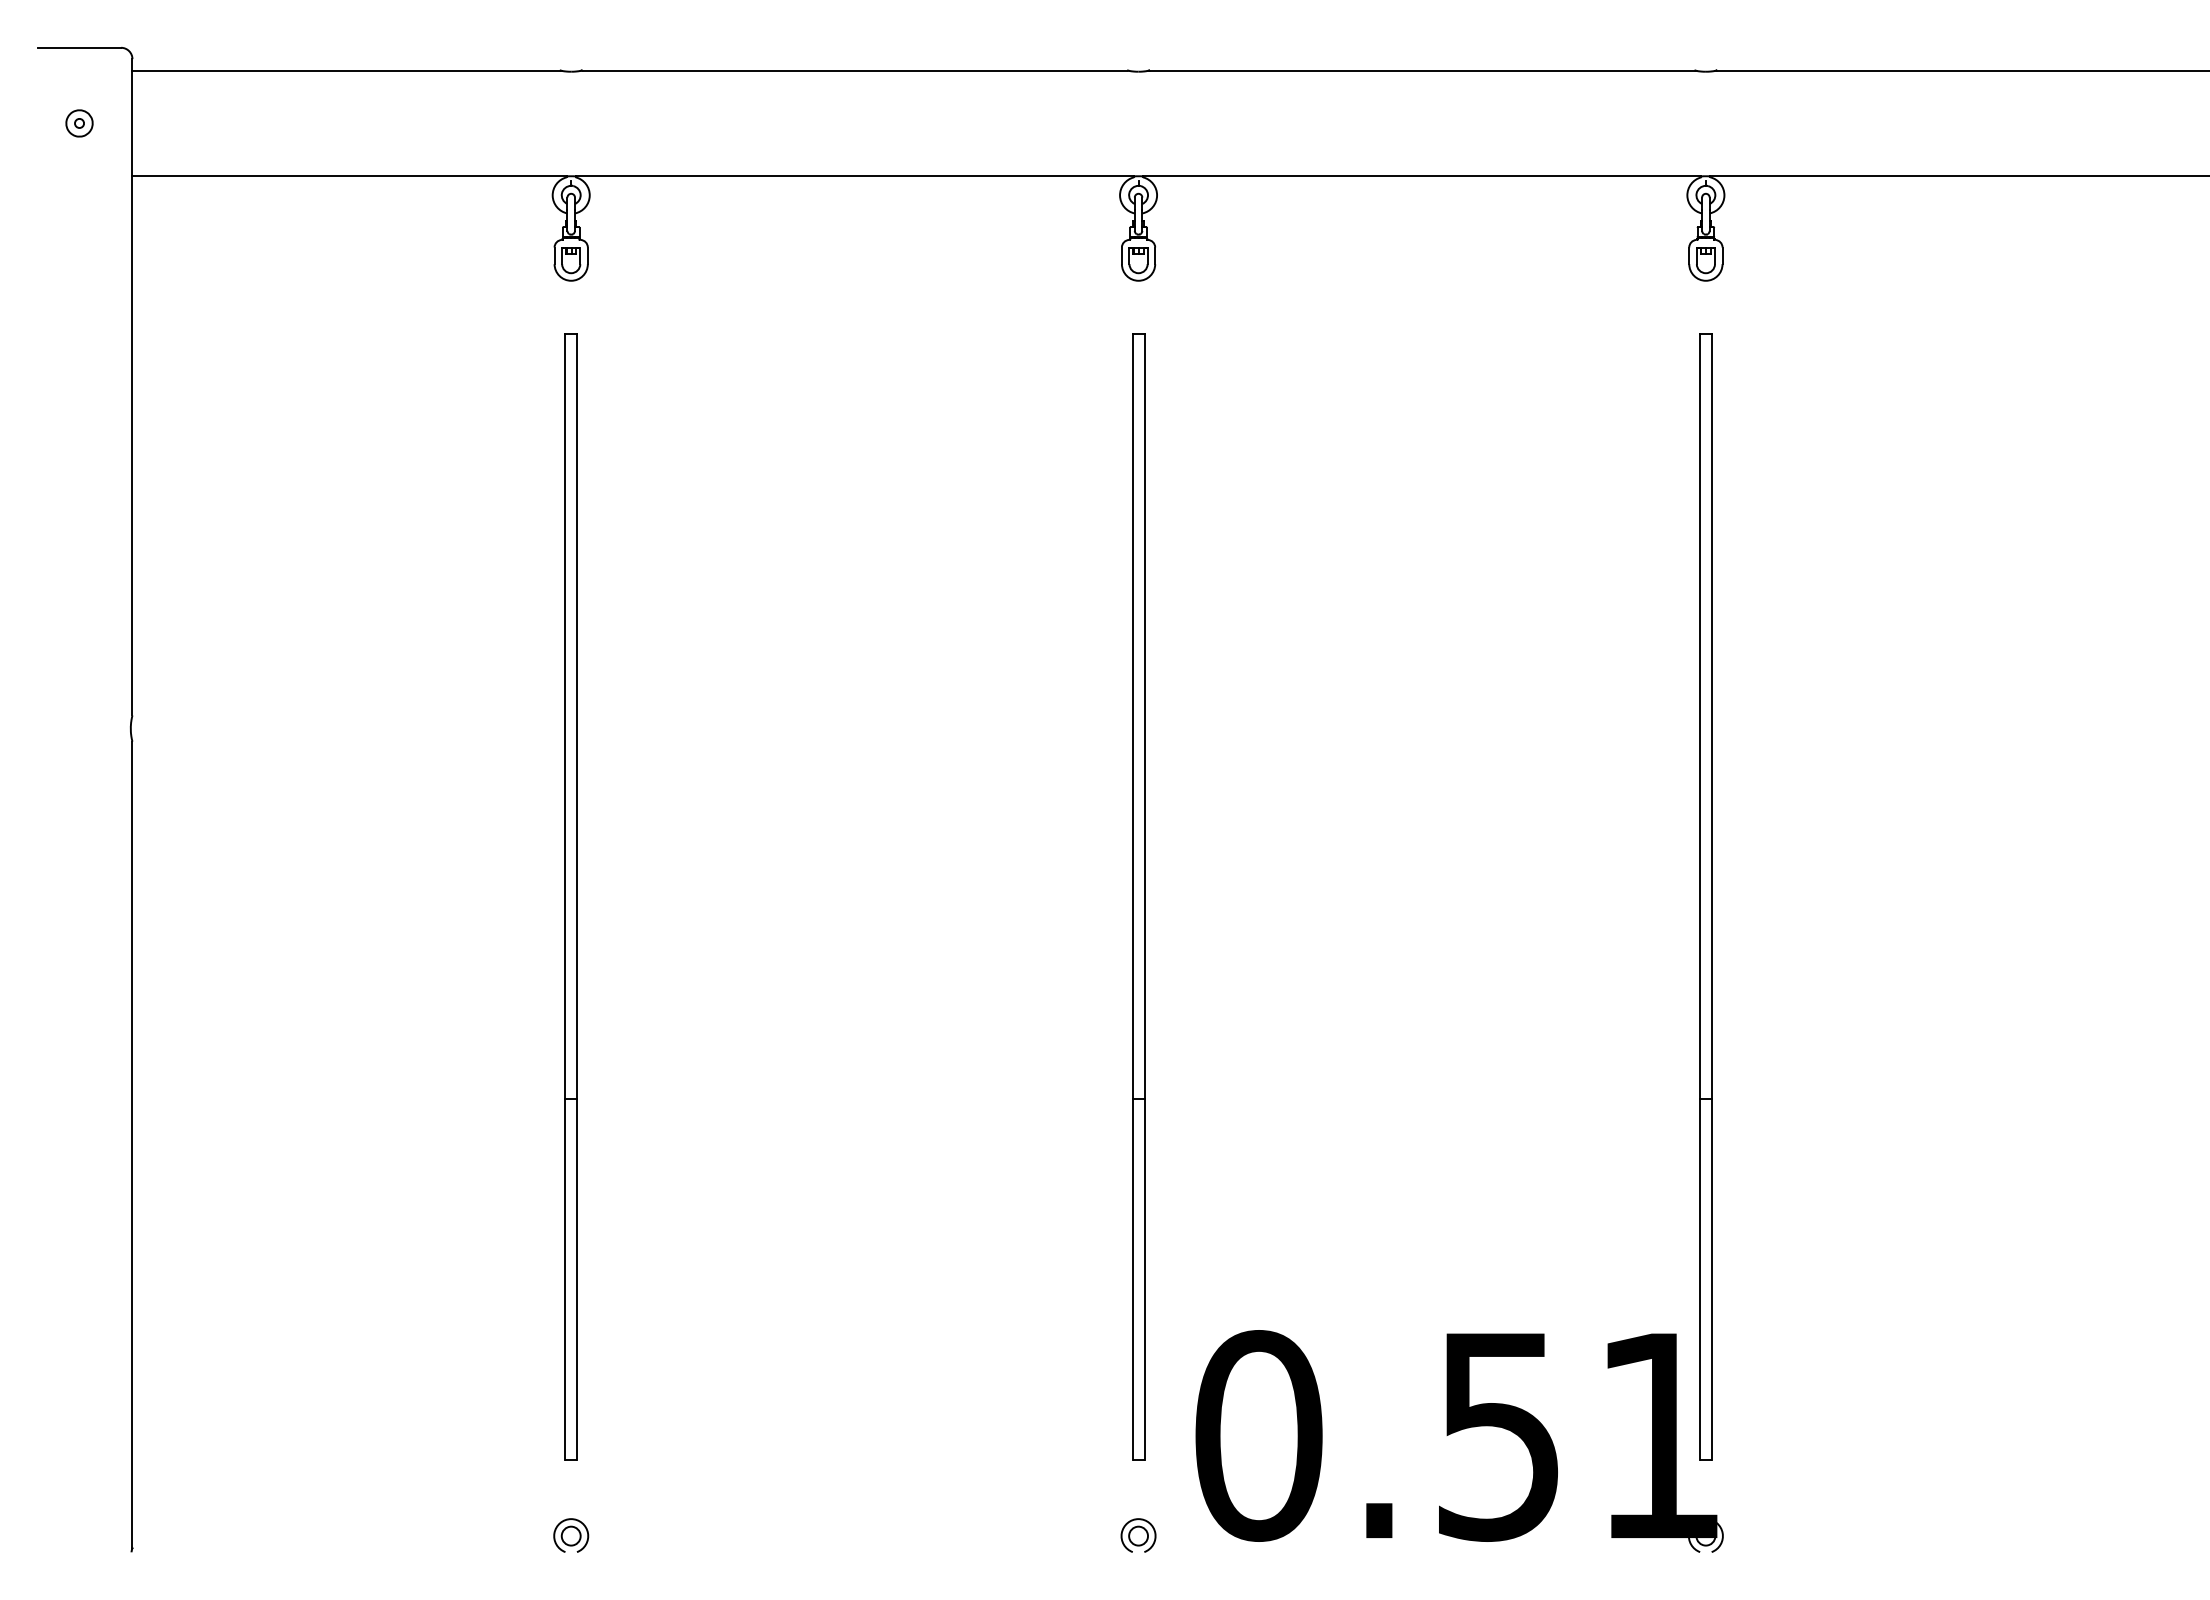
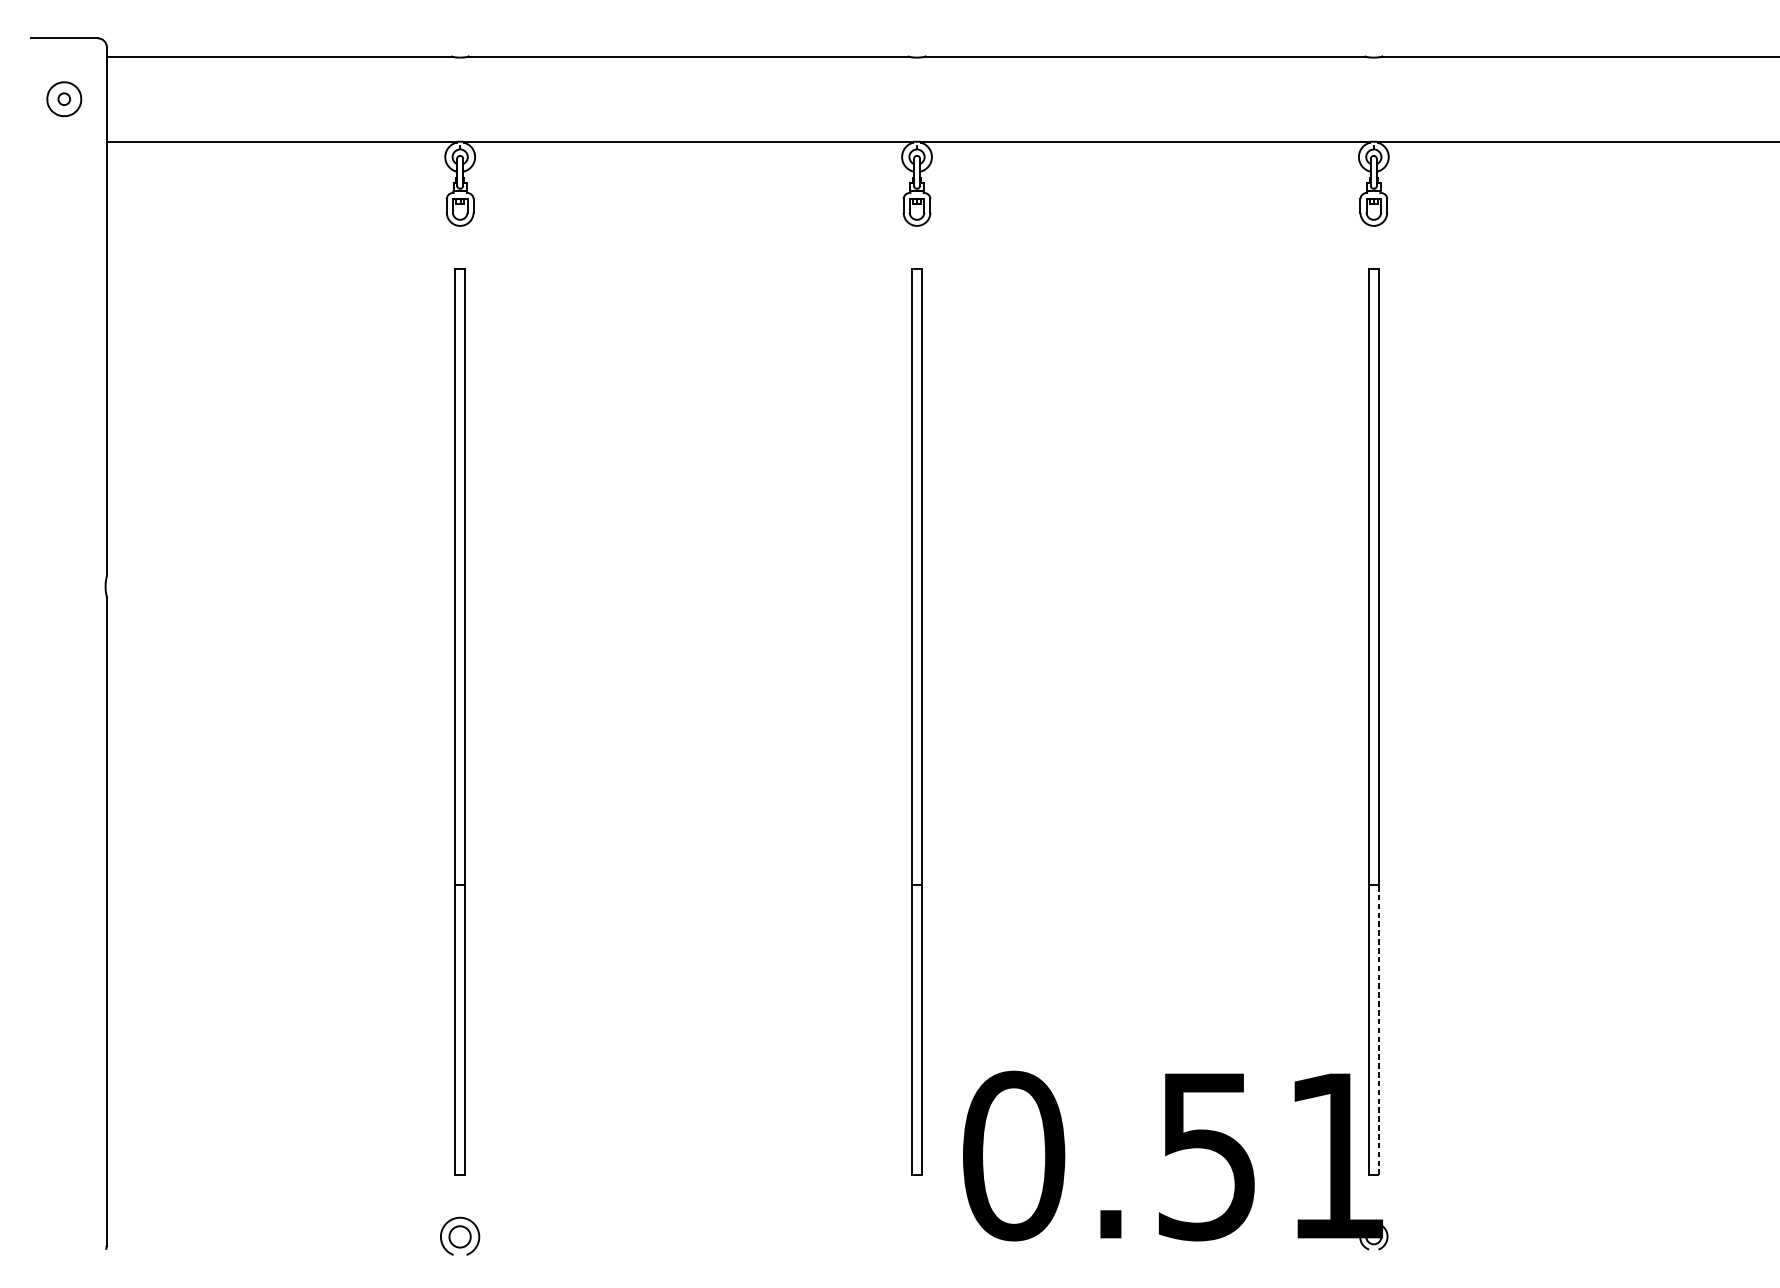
part: (79, 123) -> (64, 99), size x1.6
line: (1711, 1278) -> (1378, 1029), solid -> dashed
part: (571, 1535) -> (460, 1236), size x1.4
part: (1138, 1535) -> (916, 1236), removed

